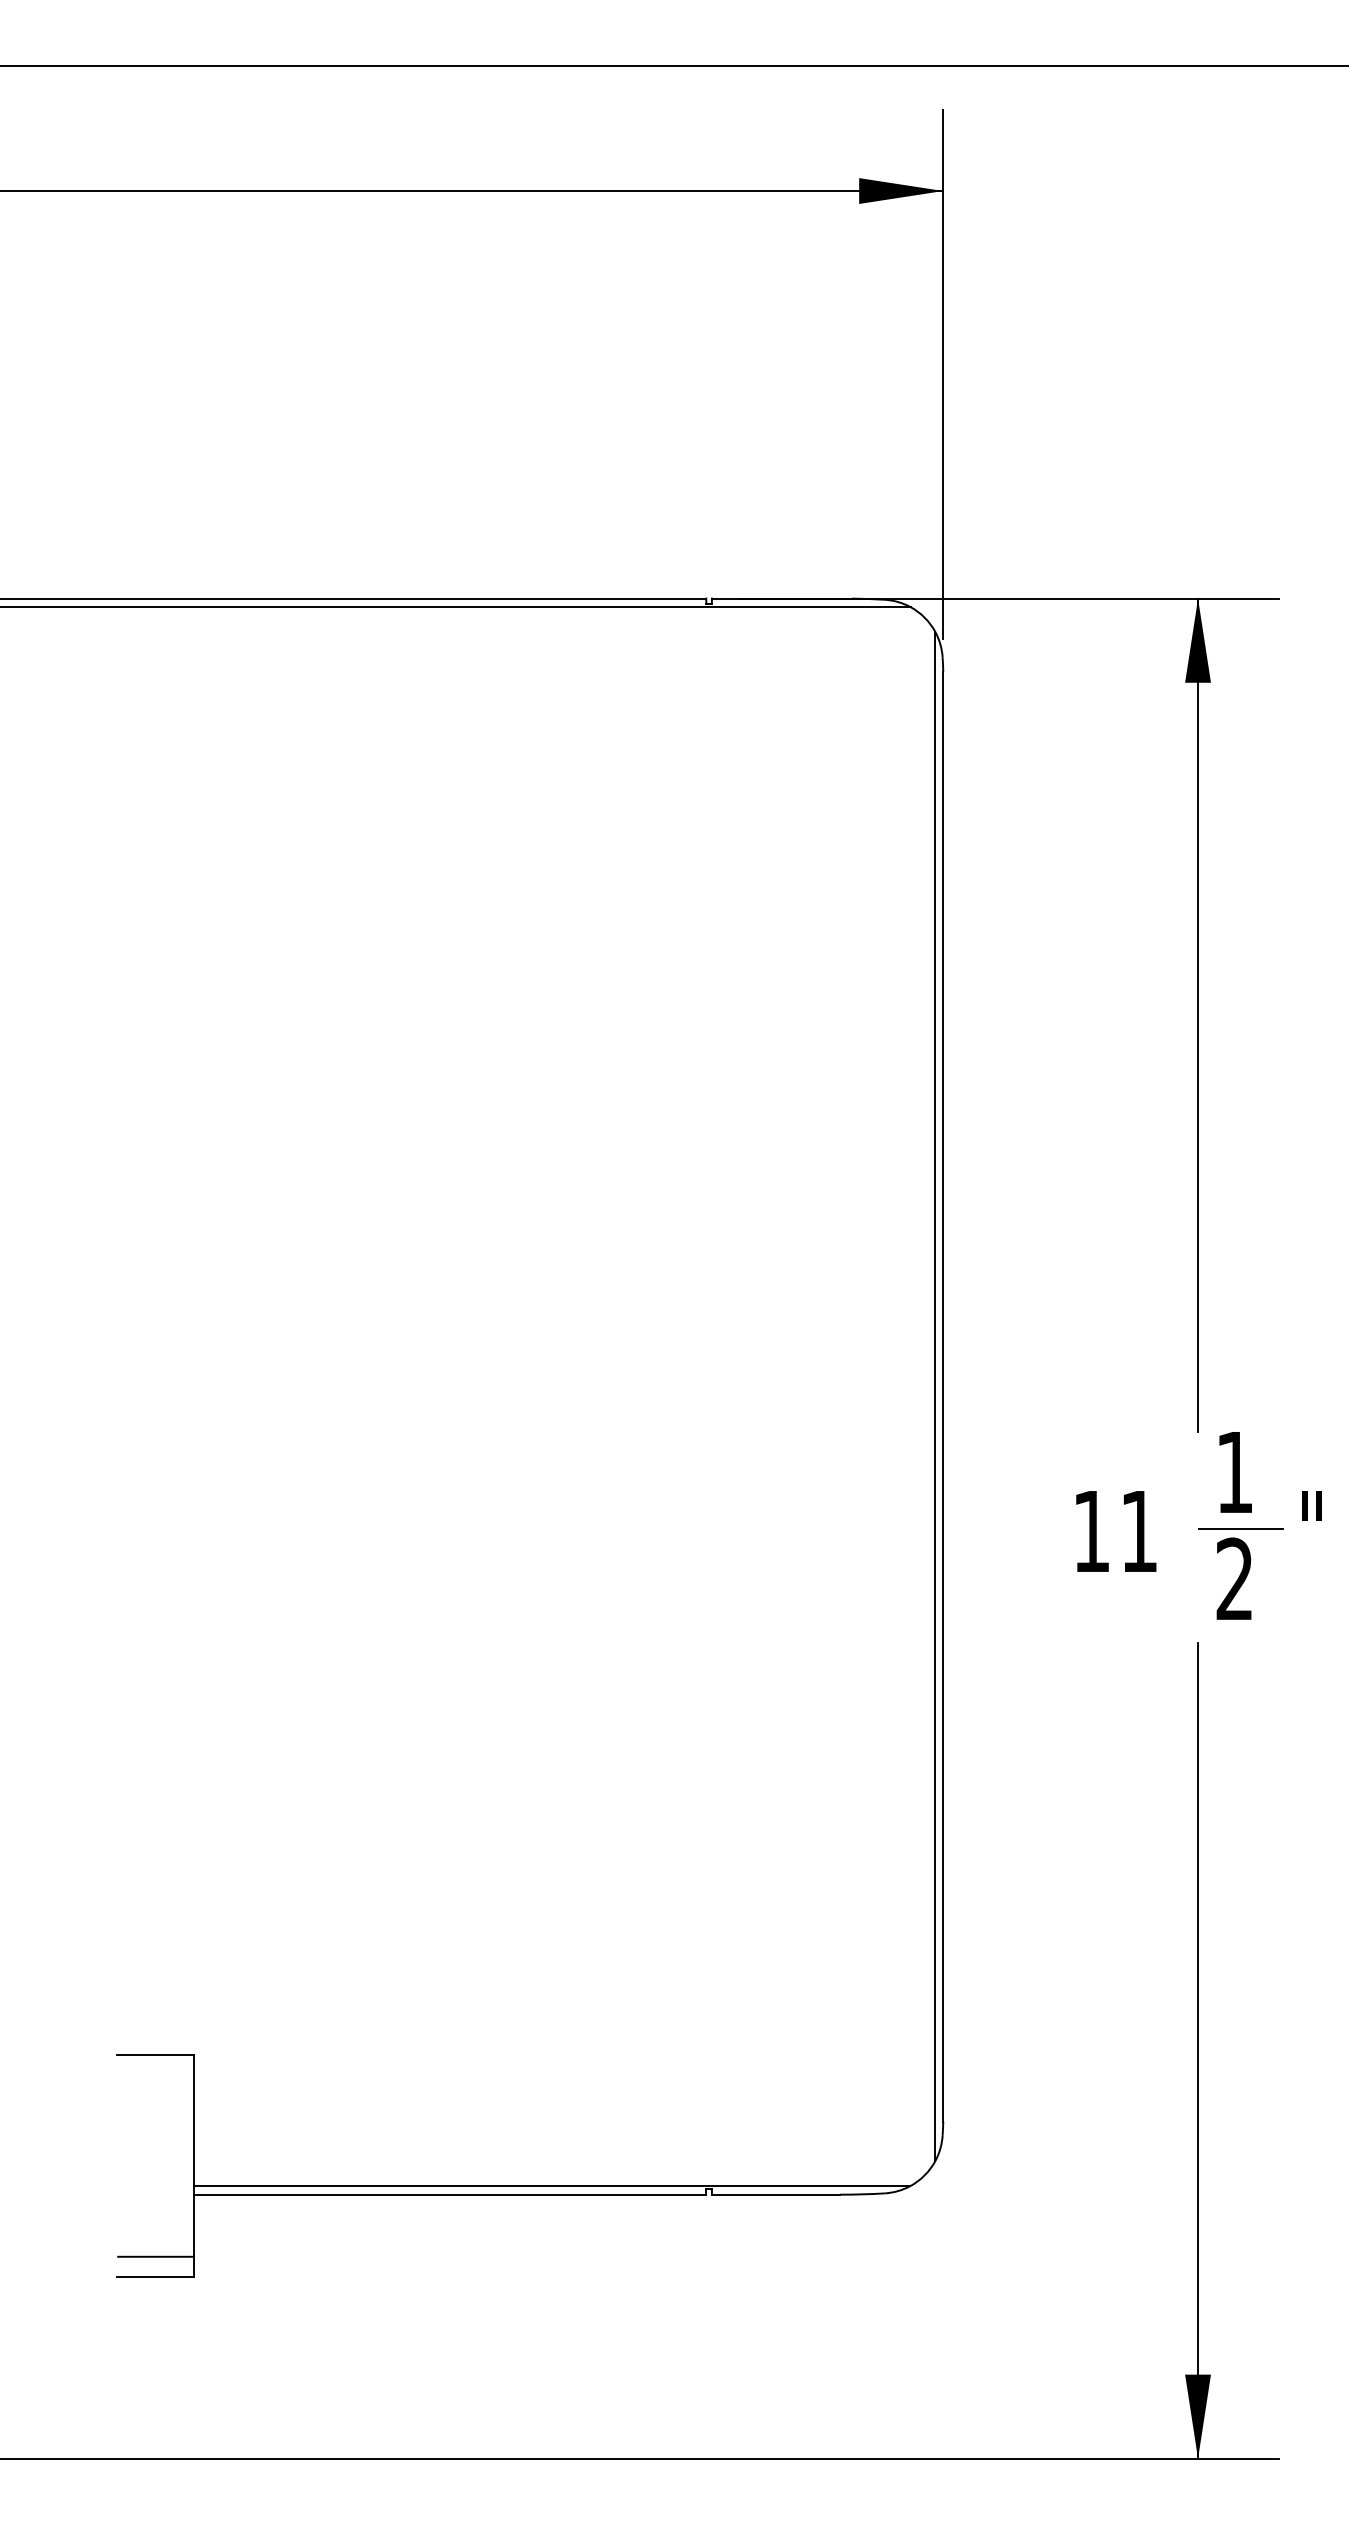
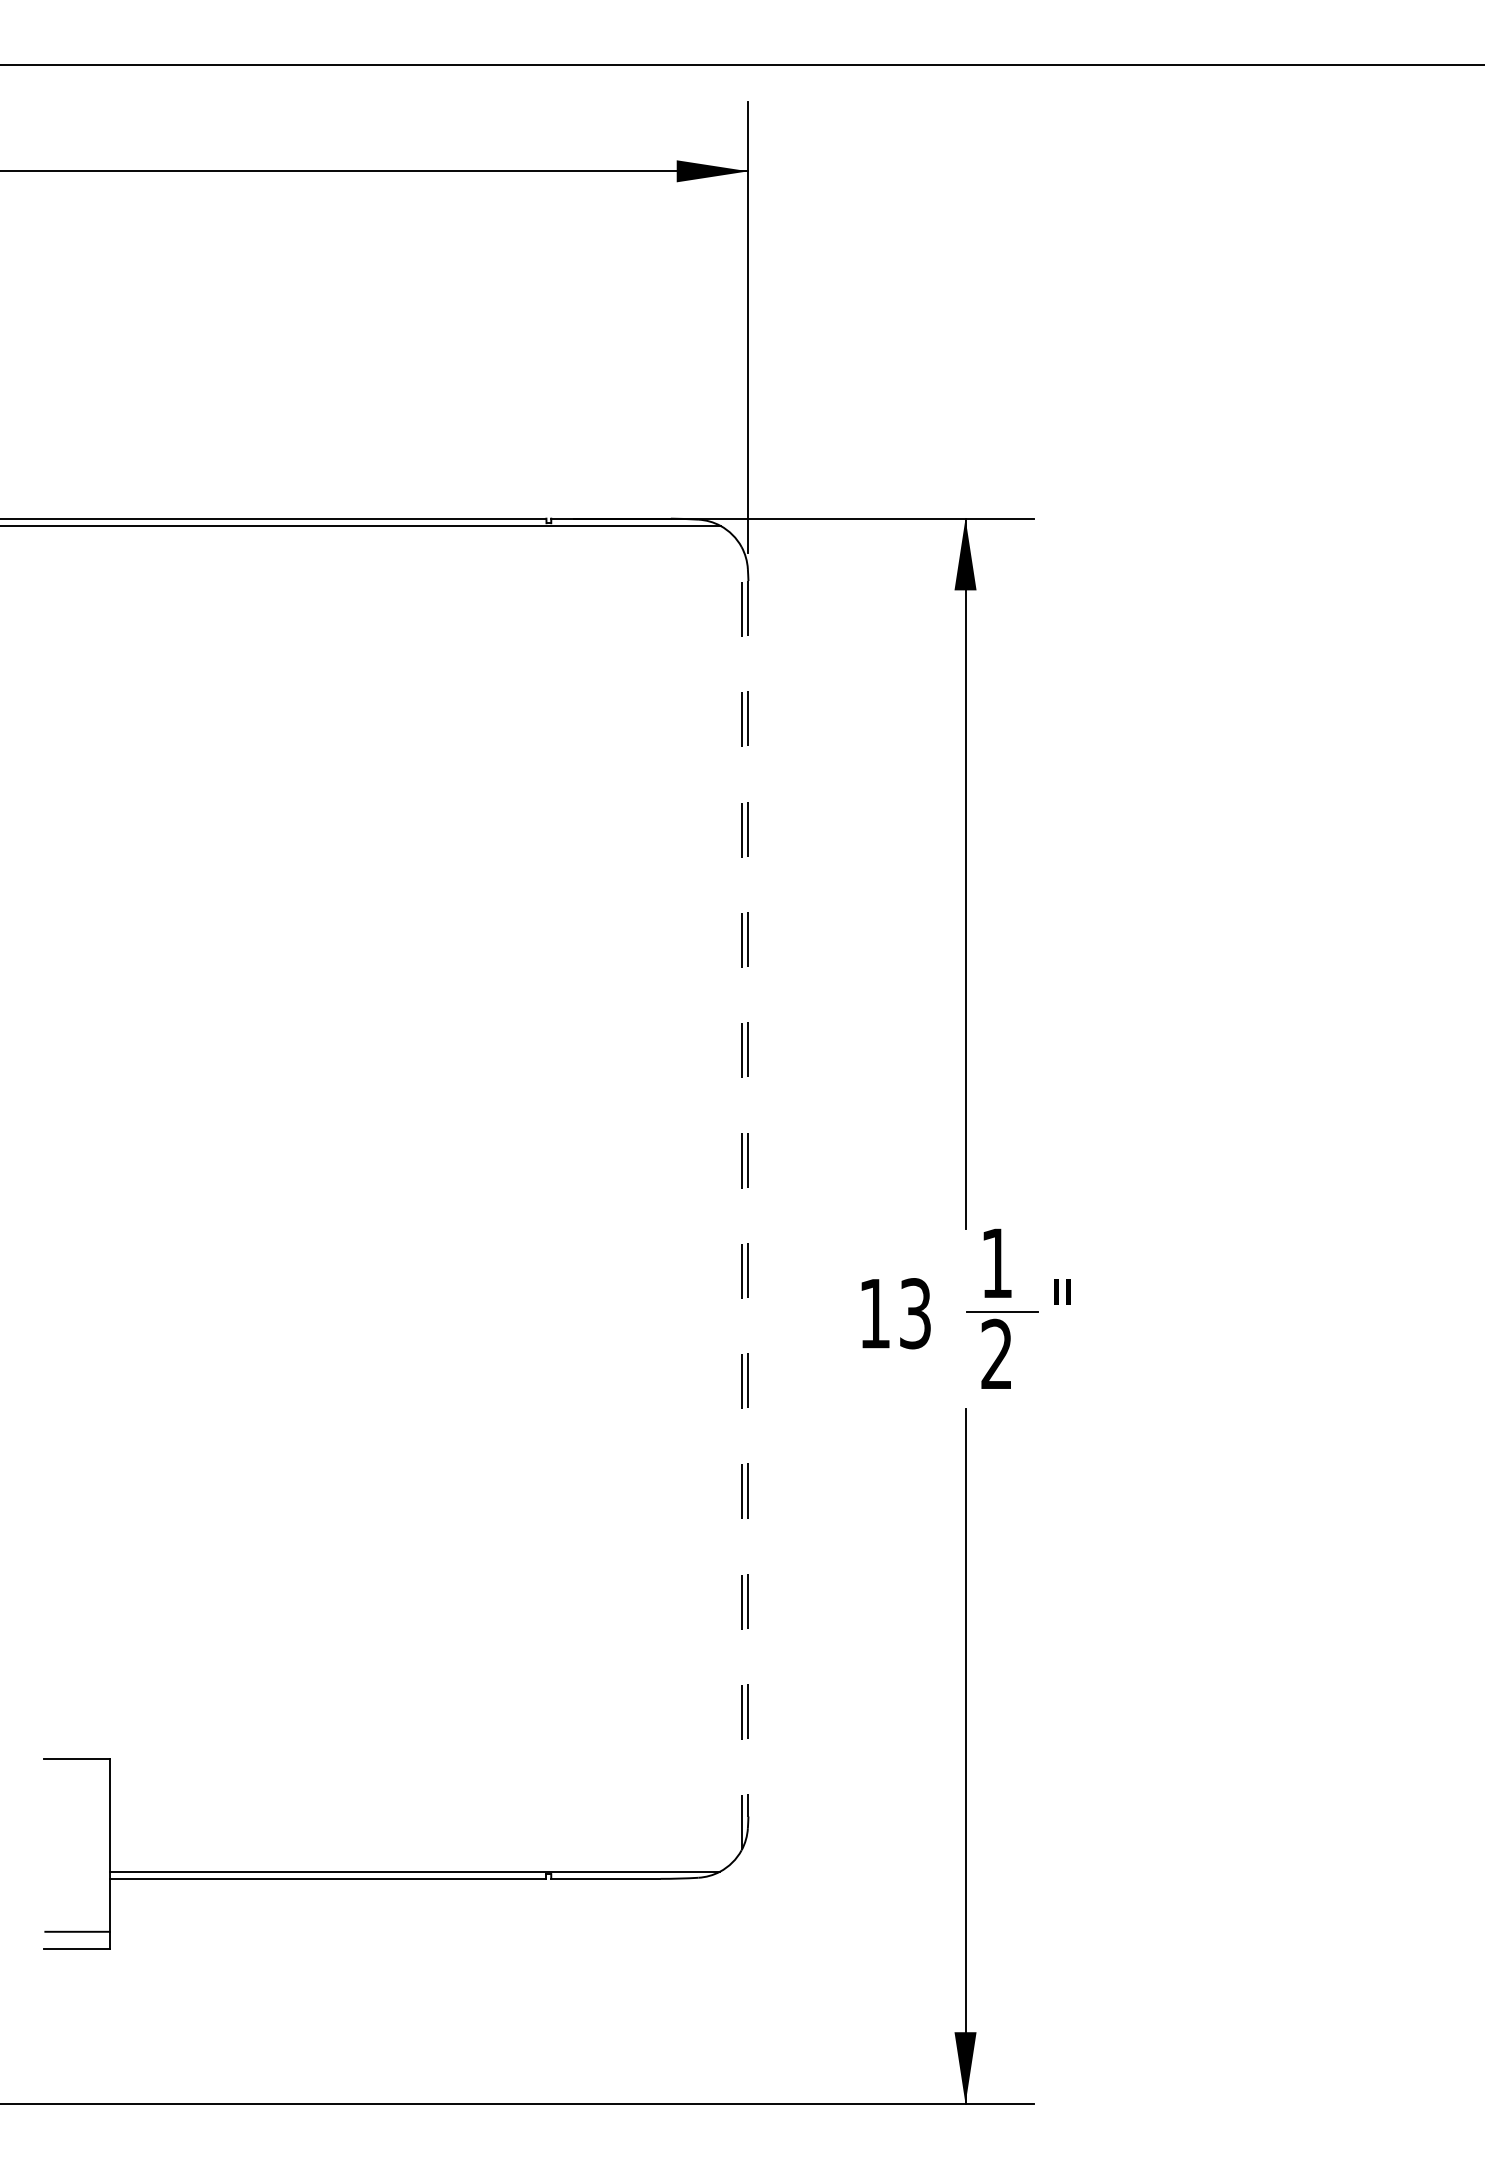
line: (935, 1396) -> (741, 1198), solid -> dashed
line: (943, 1396) -> (748, 1198), solid -> dashed
text: (1139, 1531) -> (915, 1313), 11 -> 13

